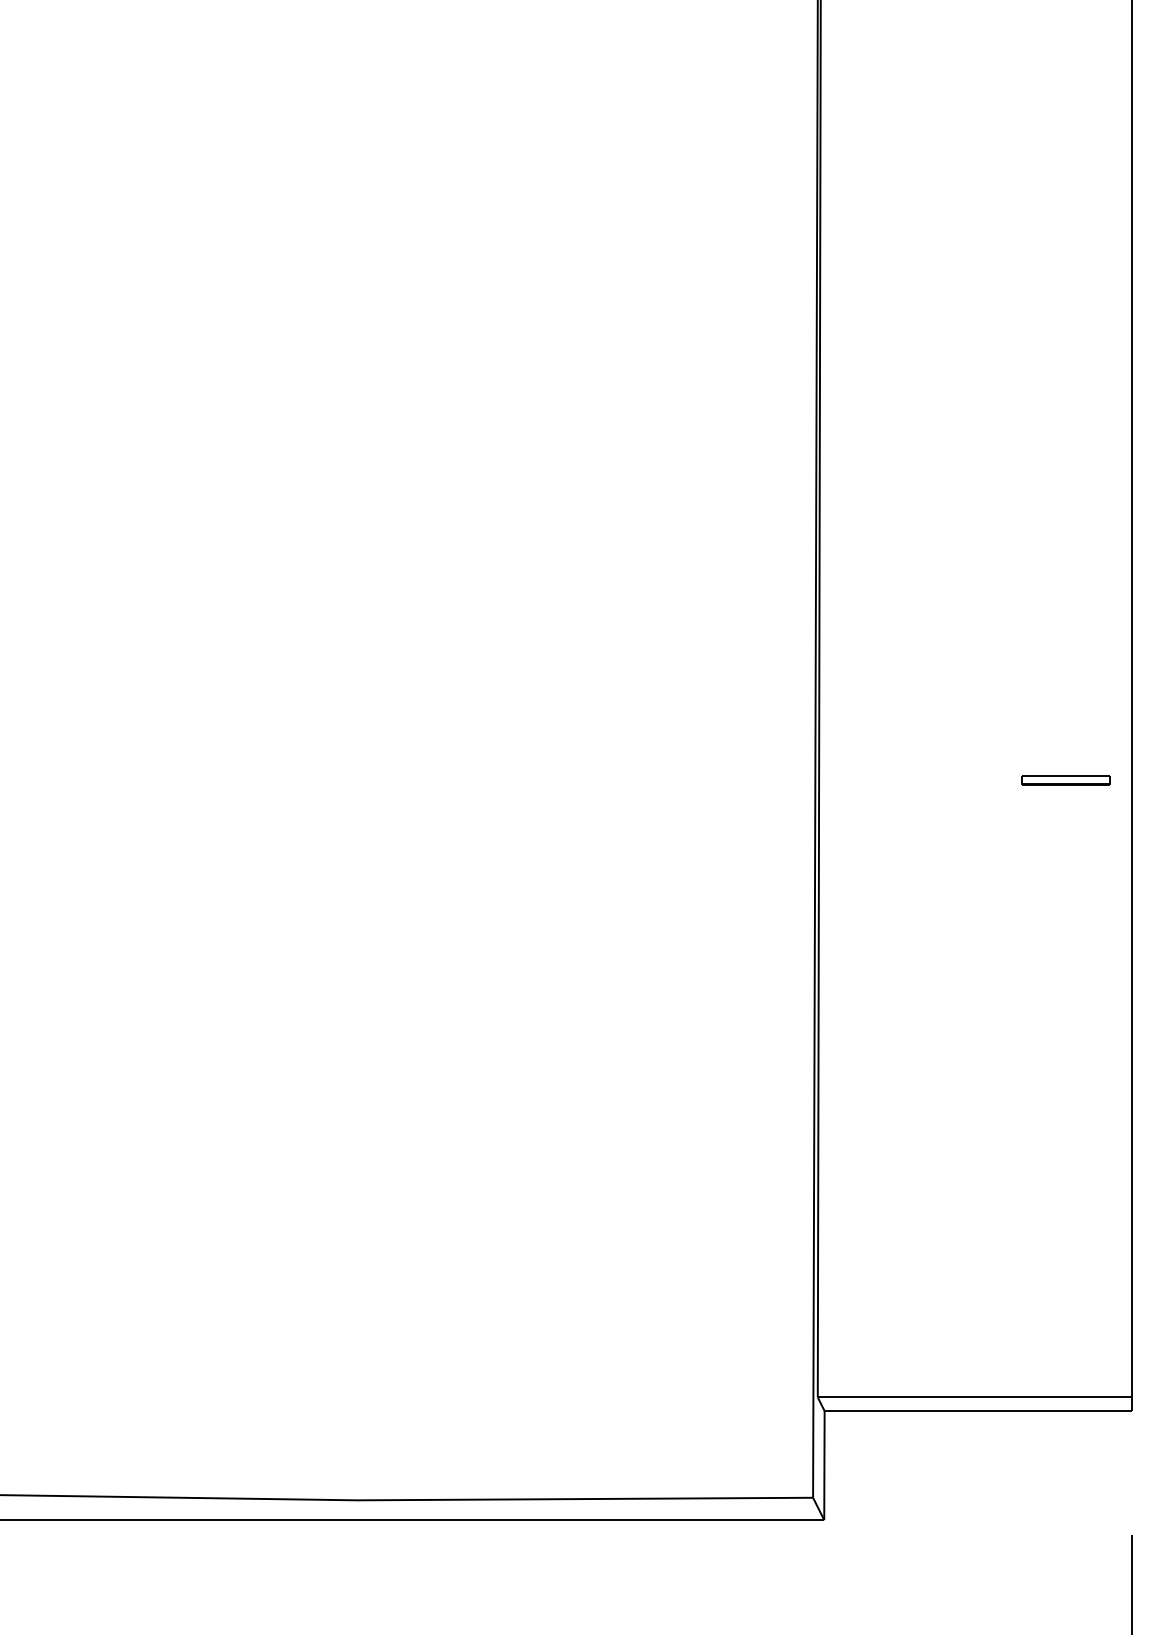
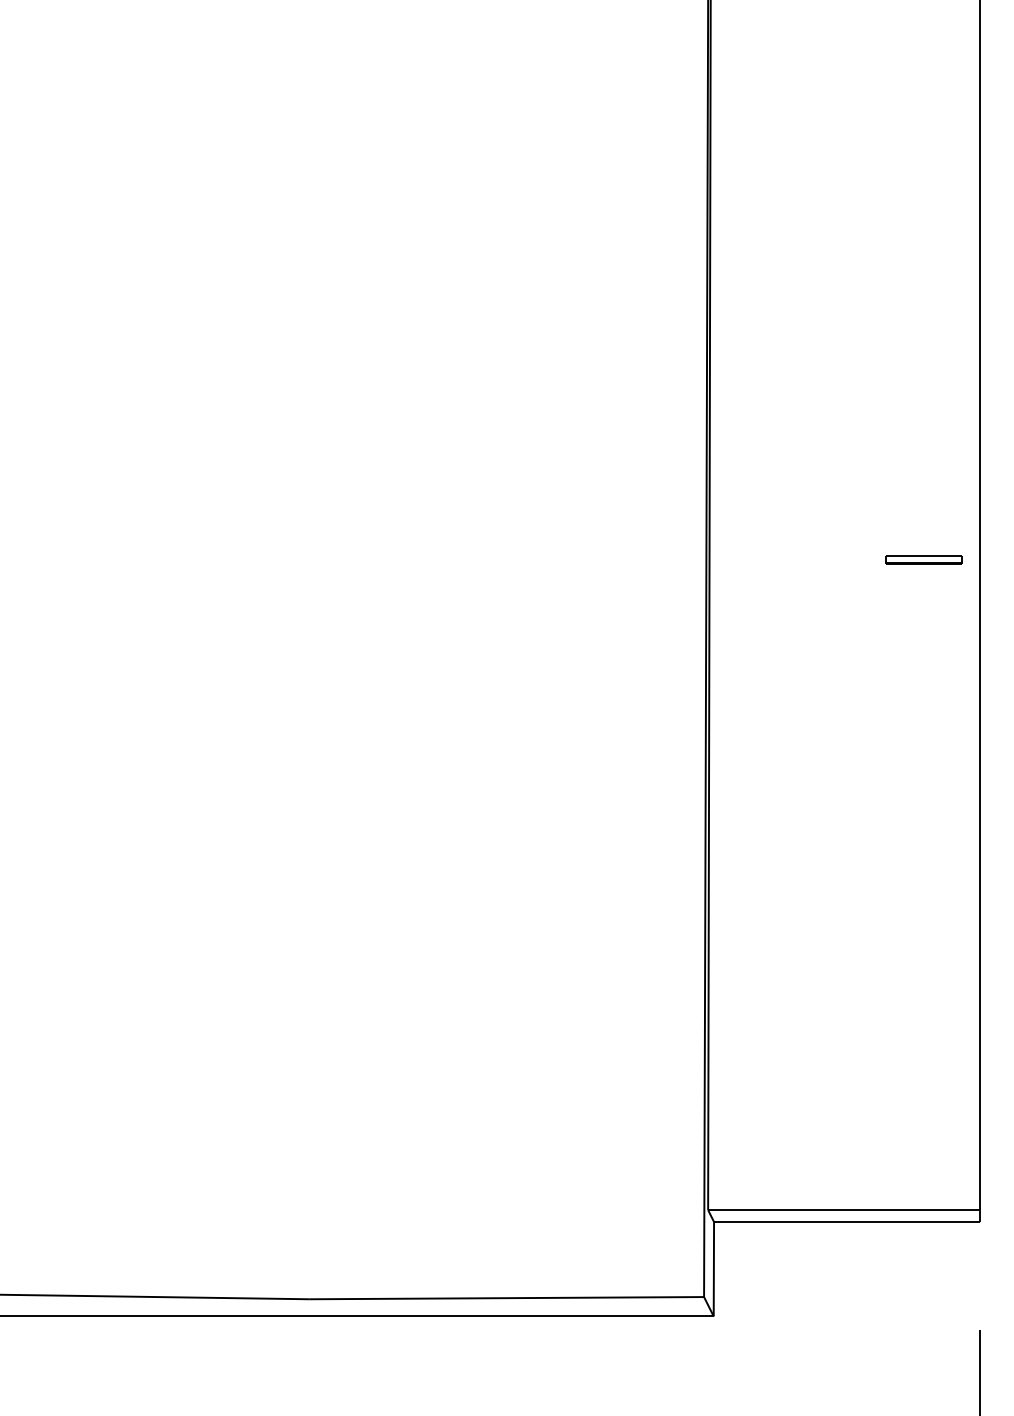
part: (1065, 780) -> (923, 559), moved

